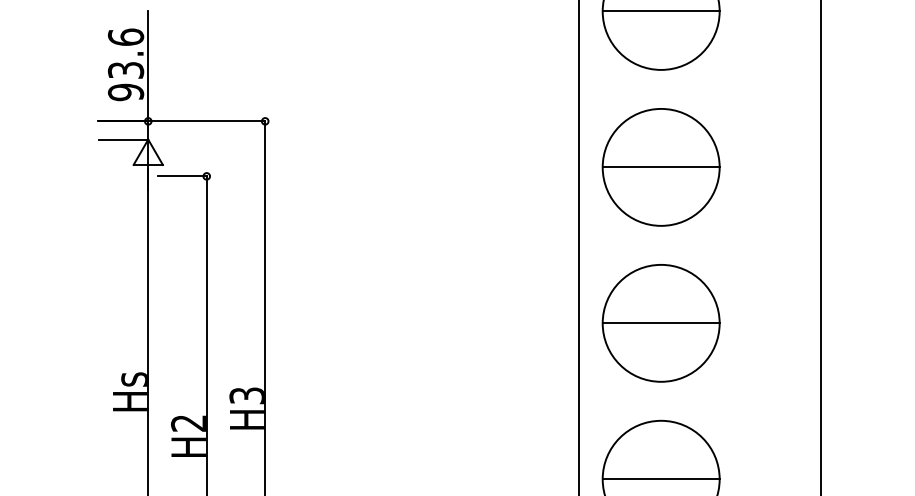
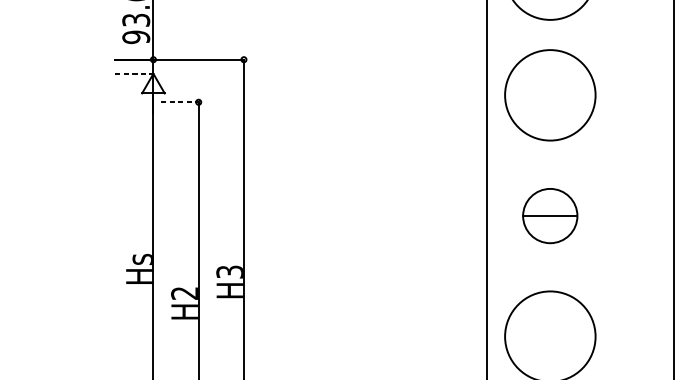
line: (123, 139) -> (134, 73), solid -> dashed
line: (660, 167) -> (549, 95), removed
line: (182, 176) -> (179, 102), solid -> dashed
part: (660, 323) -> (549, 216), size x0.6
line: (660, 479) -> (549, 336), removed

